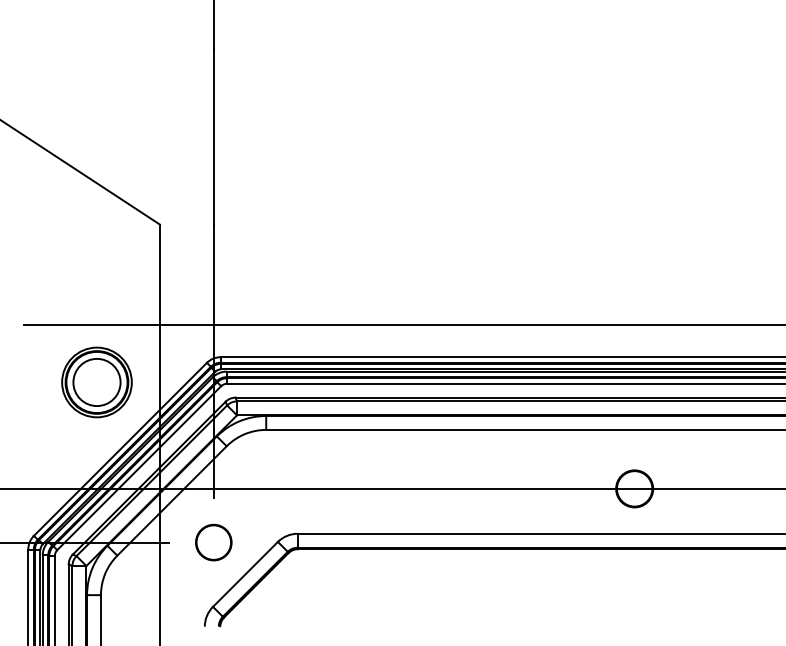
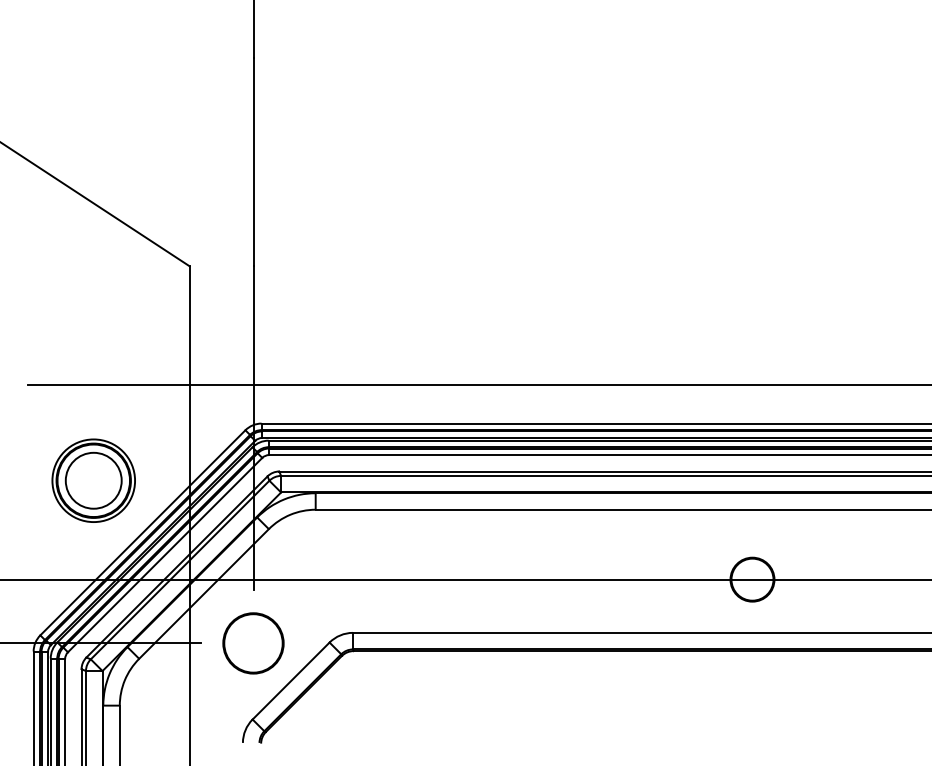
part: (96, 382) -> (93, 480), moved
part: (213, 542) -> (253, 643), size x1.43

